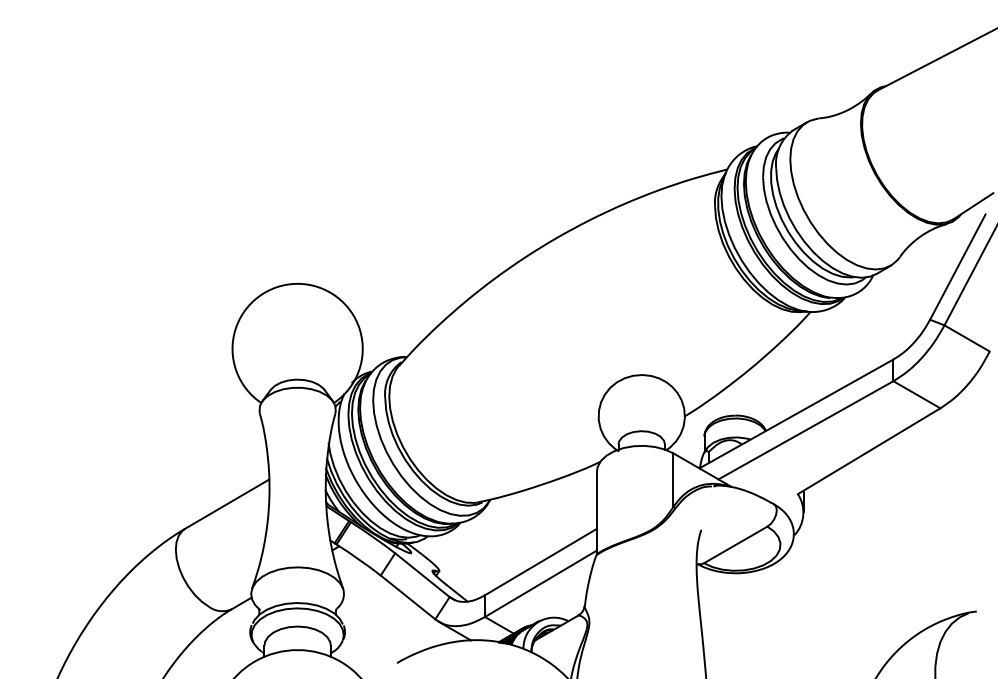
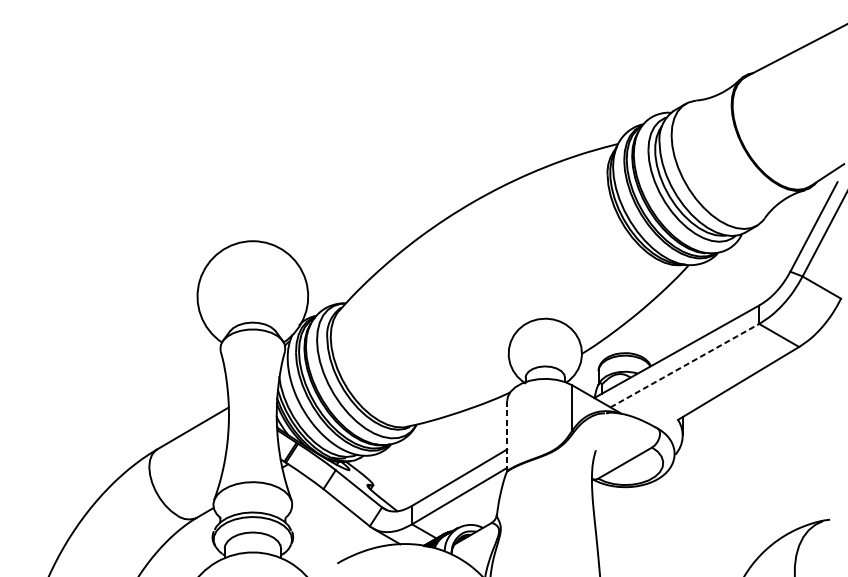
line: (806, 430) -> (685, 365), solid -> dashed
line: (596, 512) -> (506, 435), solid -> dashed

